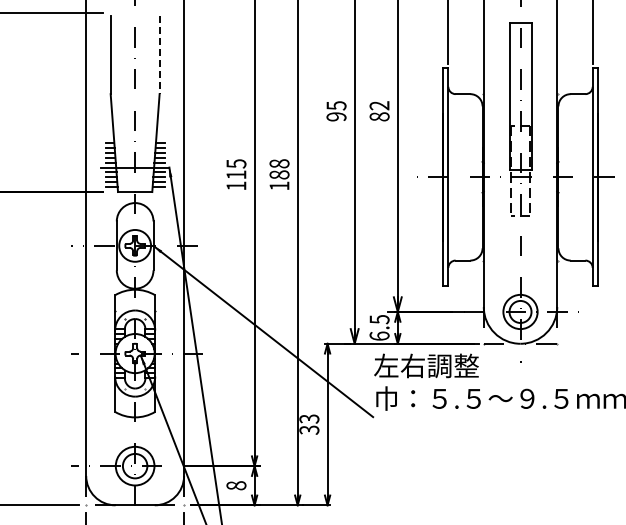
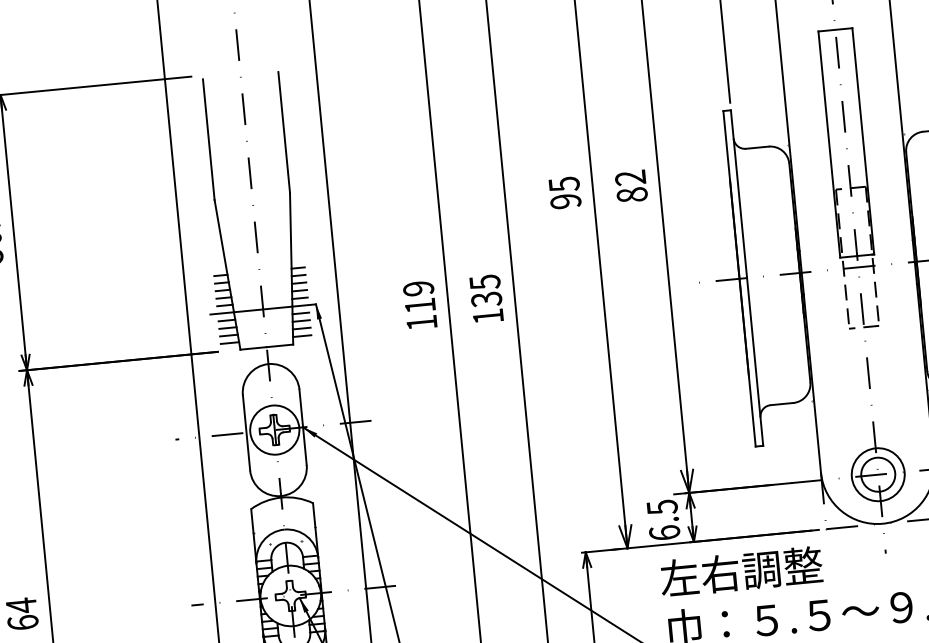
line: (159, 55) -> (284, 133), dashed -> solid
text: (236, 163) -> (418, 288), 115 -> 119
text: (279, 169) -> (485, 290), 188 -> 135

